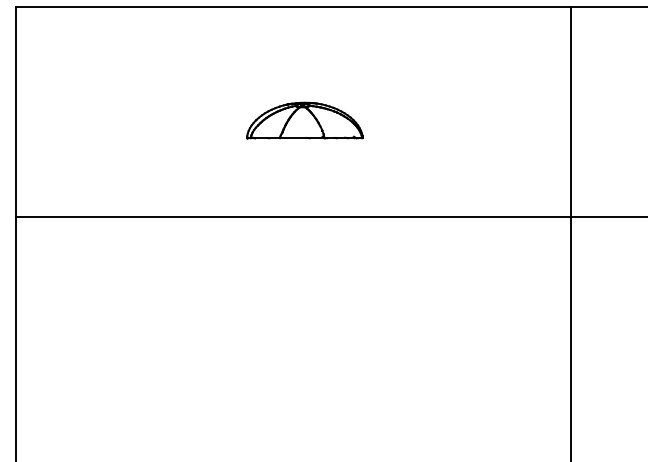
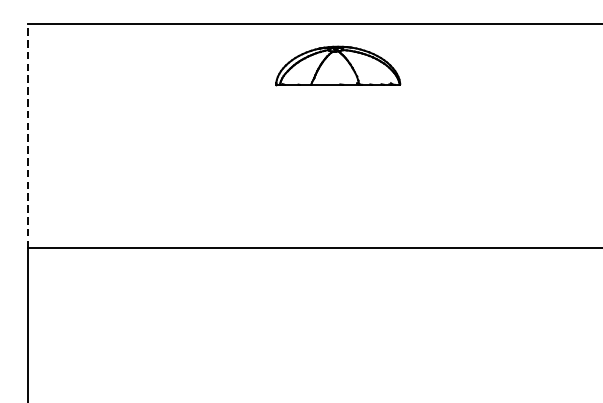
line: (15, 111) -> (27, 135), solid -> dashed
part: (304, 120) -> (337, 65), moved

